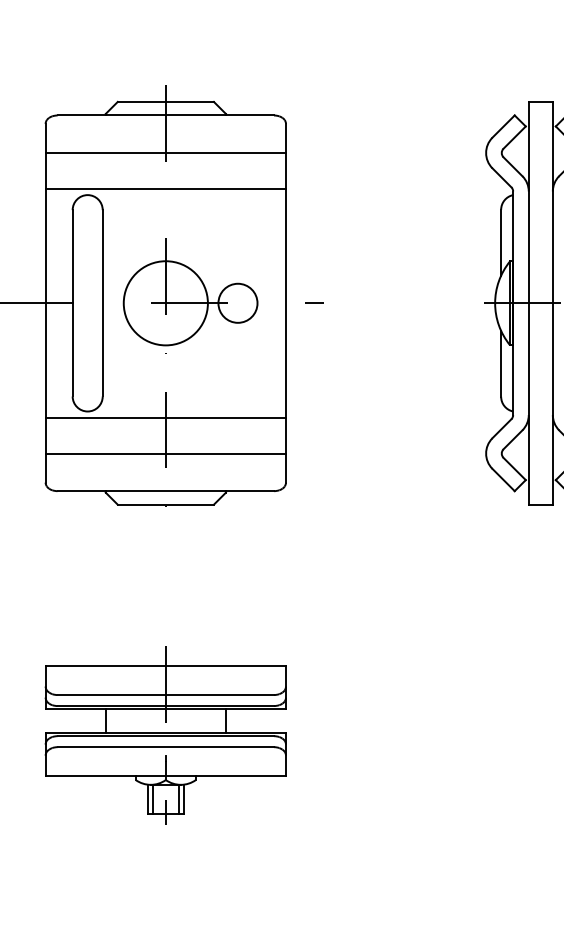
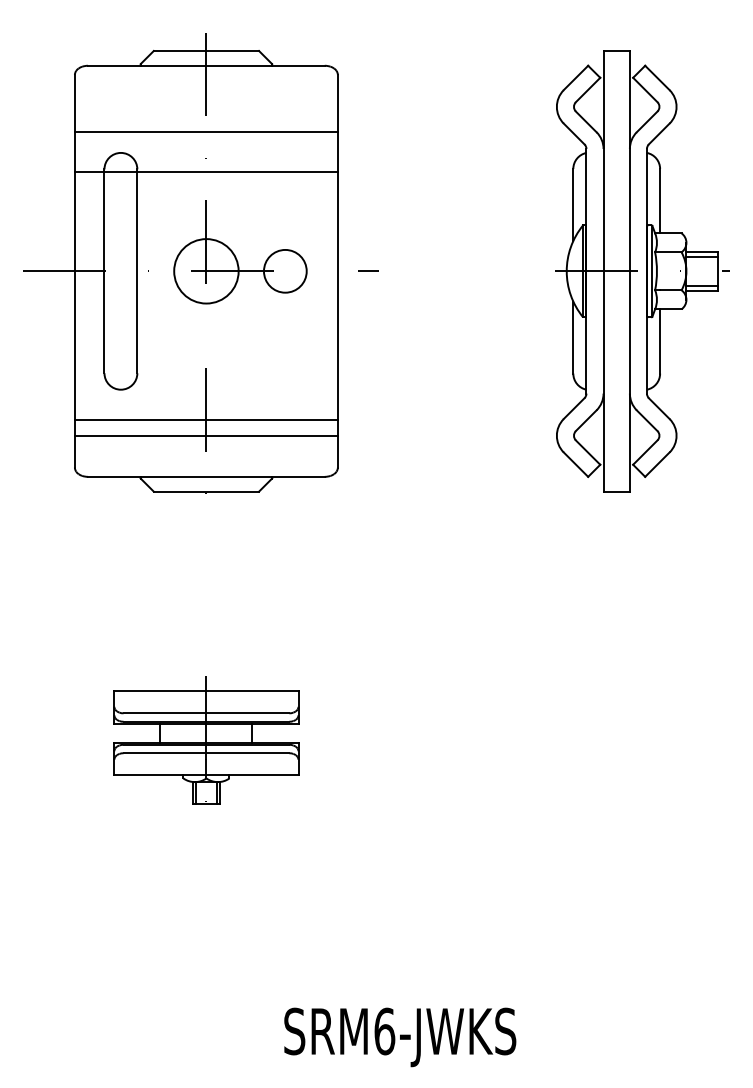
line: (165, 152) -> (205, 131), moved
line: (165, 189) -> (205, 172), moved
circle: (165, 303) -> (206, 271), size x0.7
line: (165, 417) -> (205, 420), moved
part: (165, 735) -> (206, 744), size x0.7

